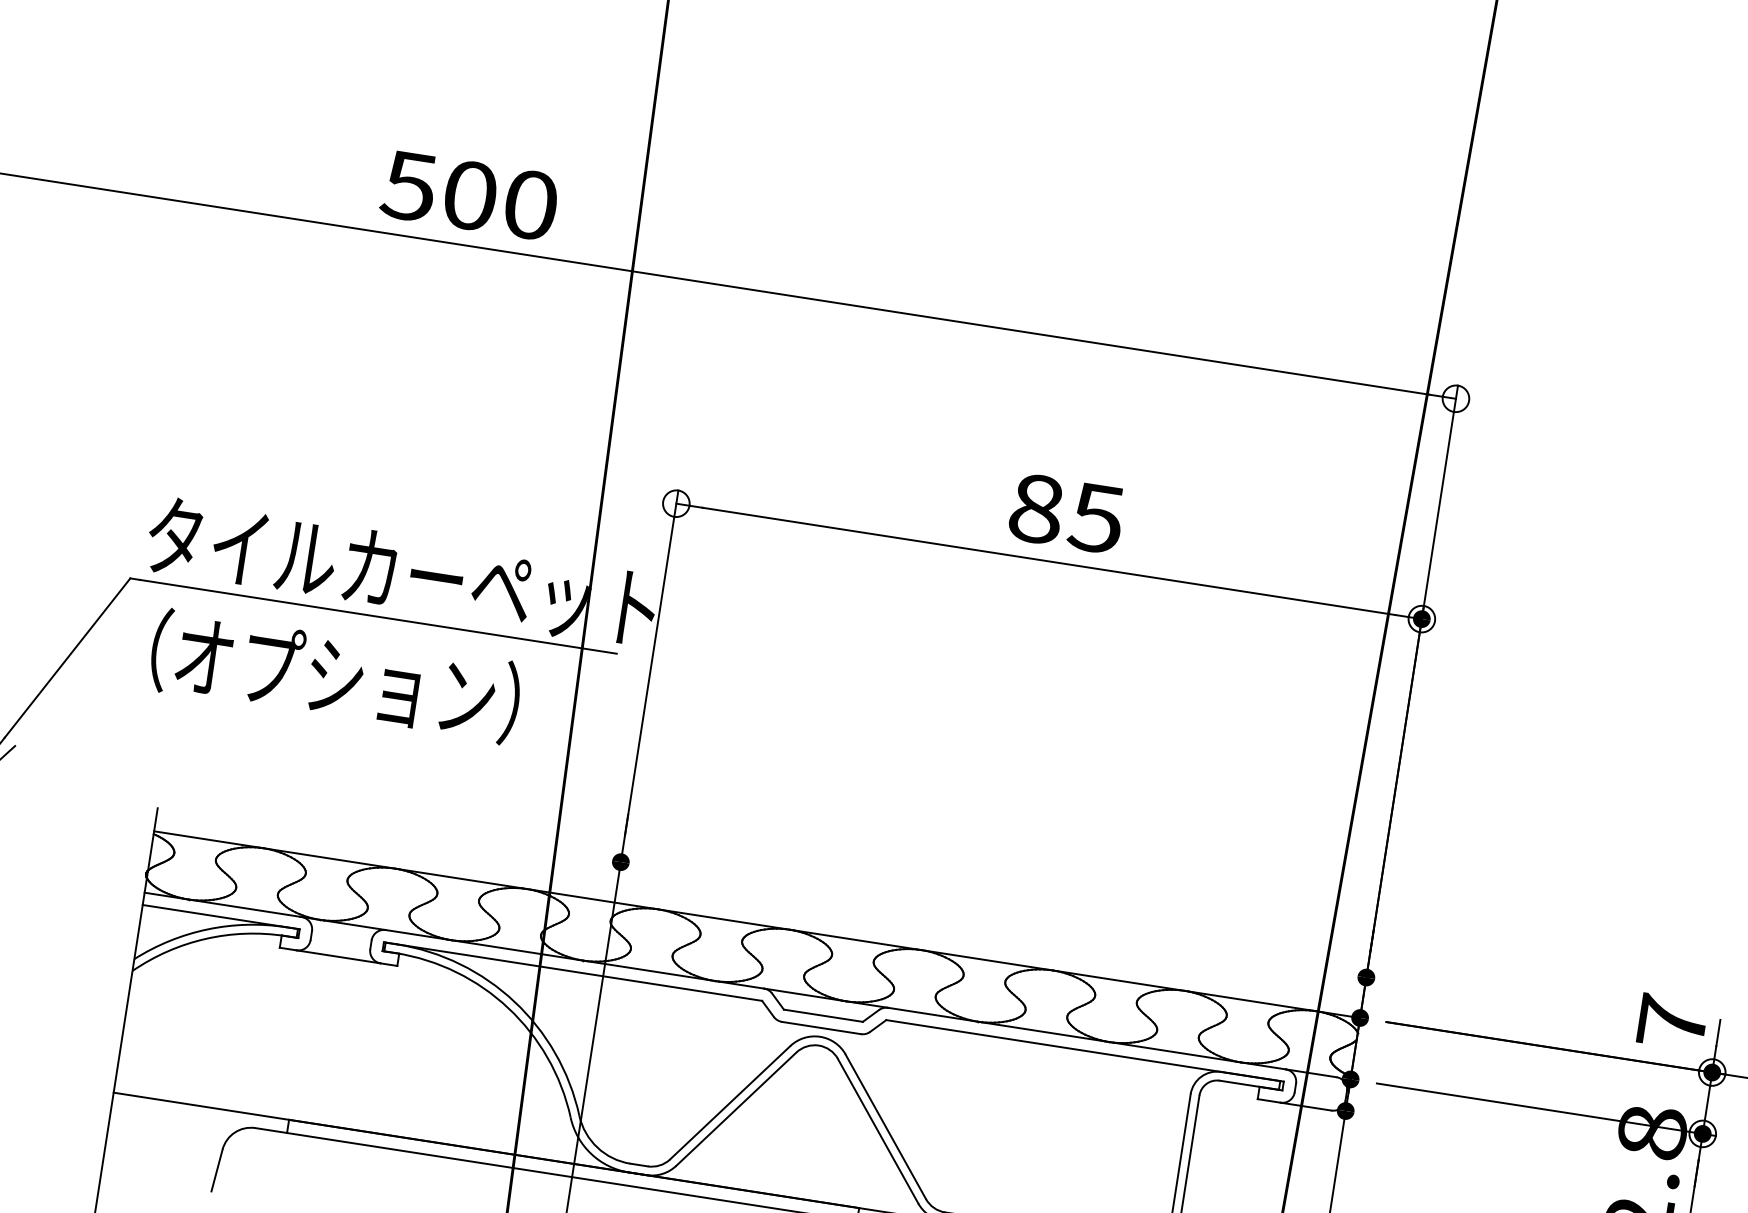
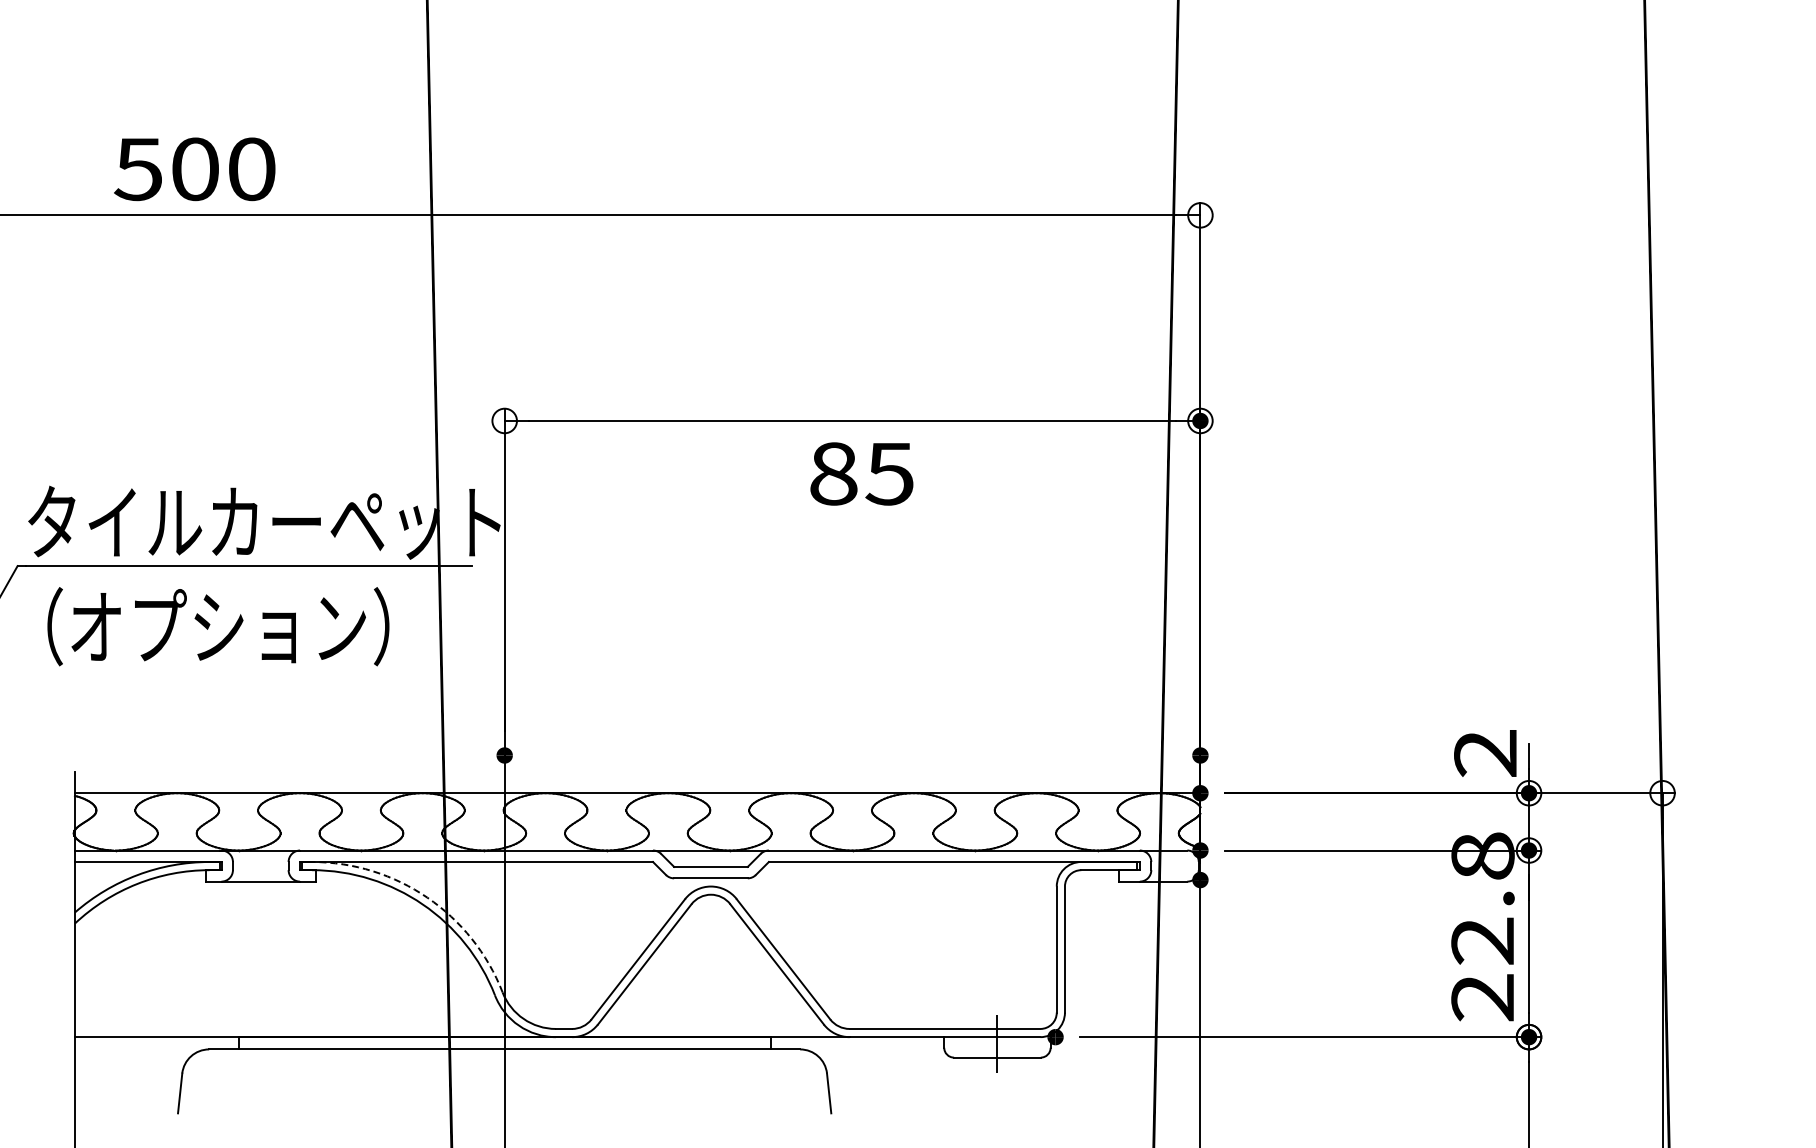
text: (469, 195) -> (194, 169), moved
text: (1066, 513) -> (861, 473), moved
arc: (514, 1001) -> (427, 897), solid -> dashed
text: (1672, 1021) -> (1485, 752), 7 -> 2

